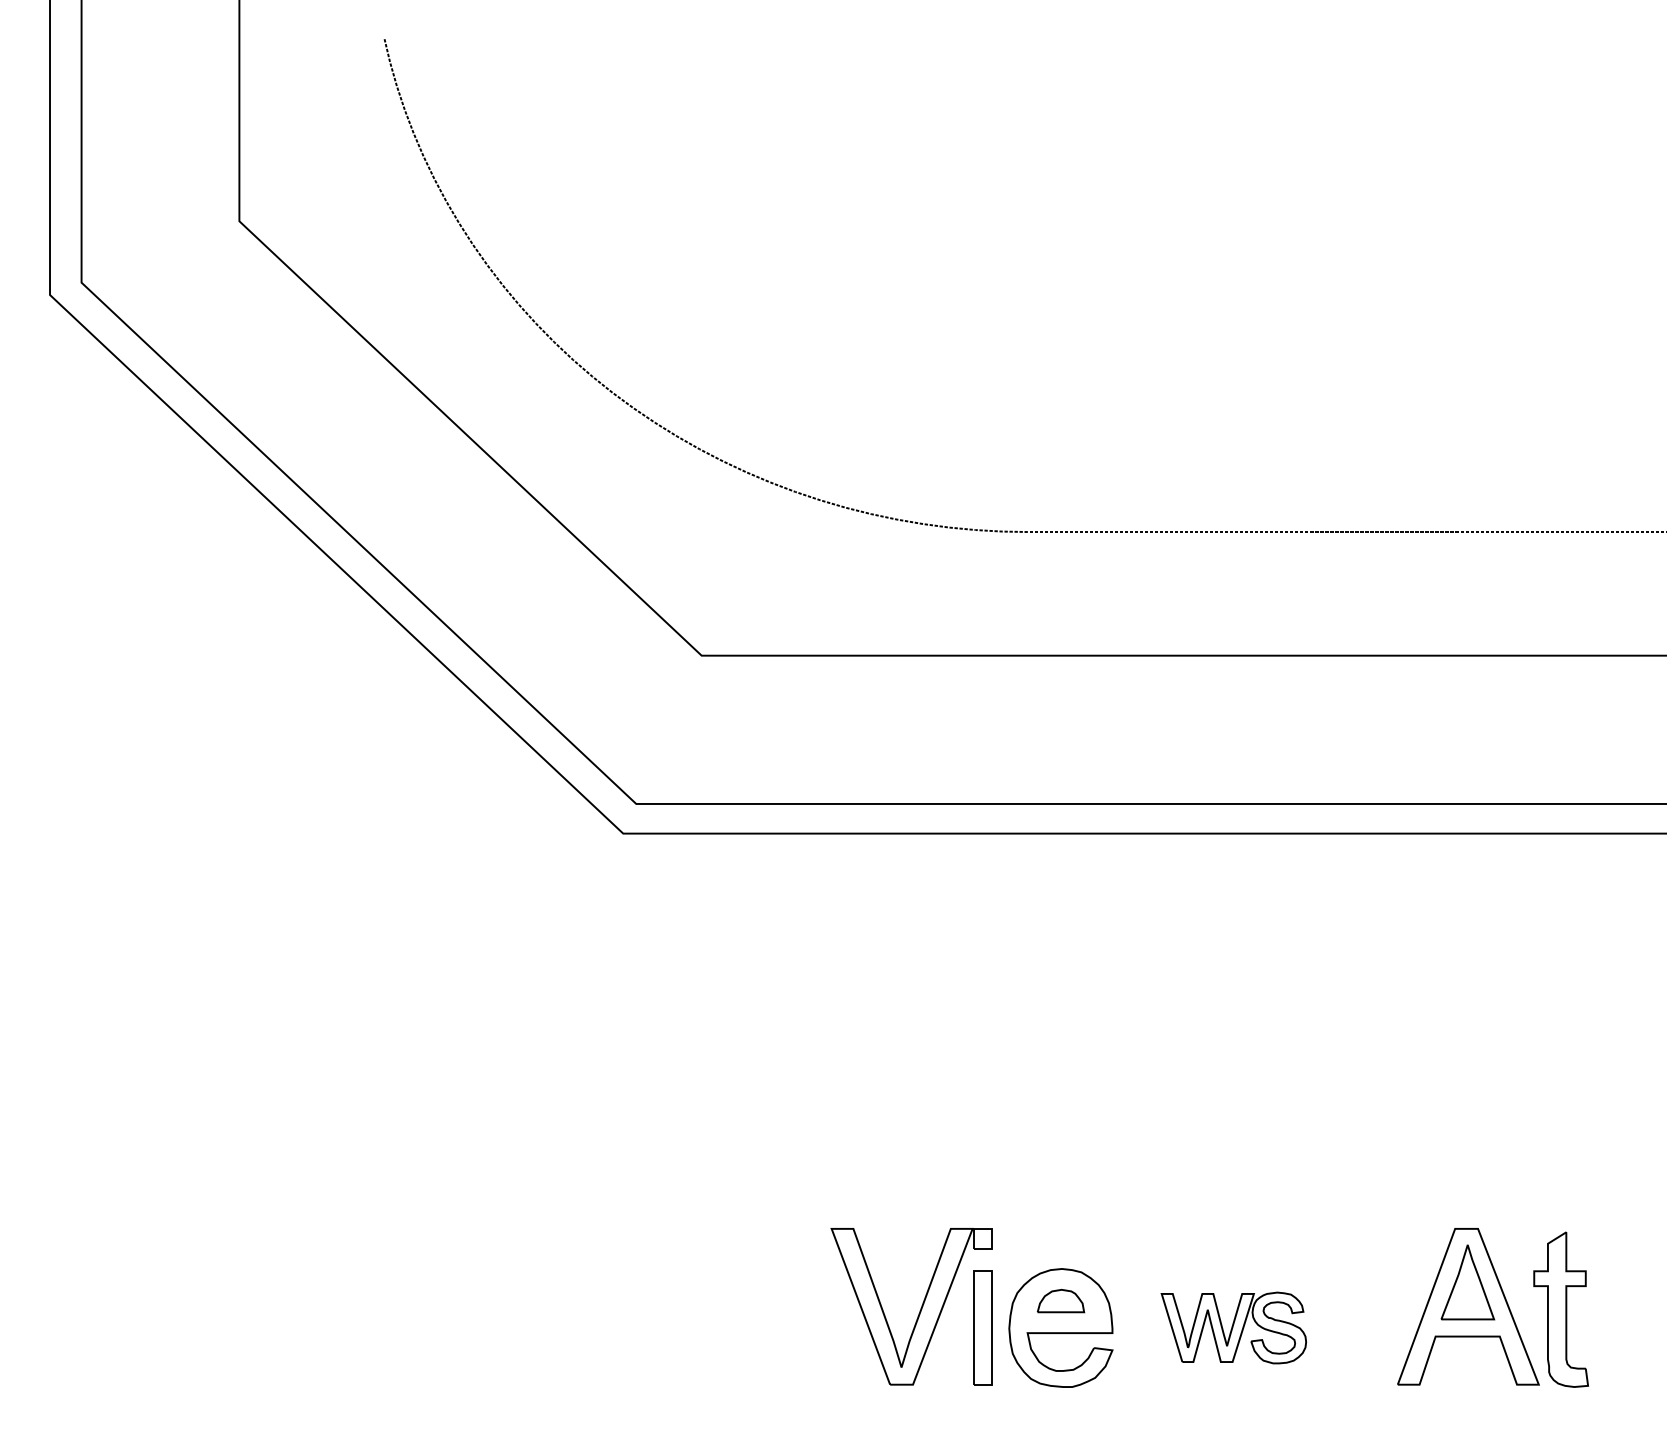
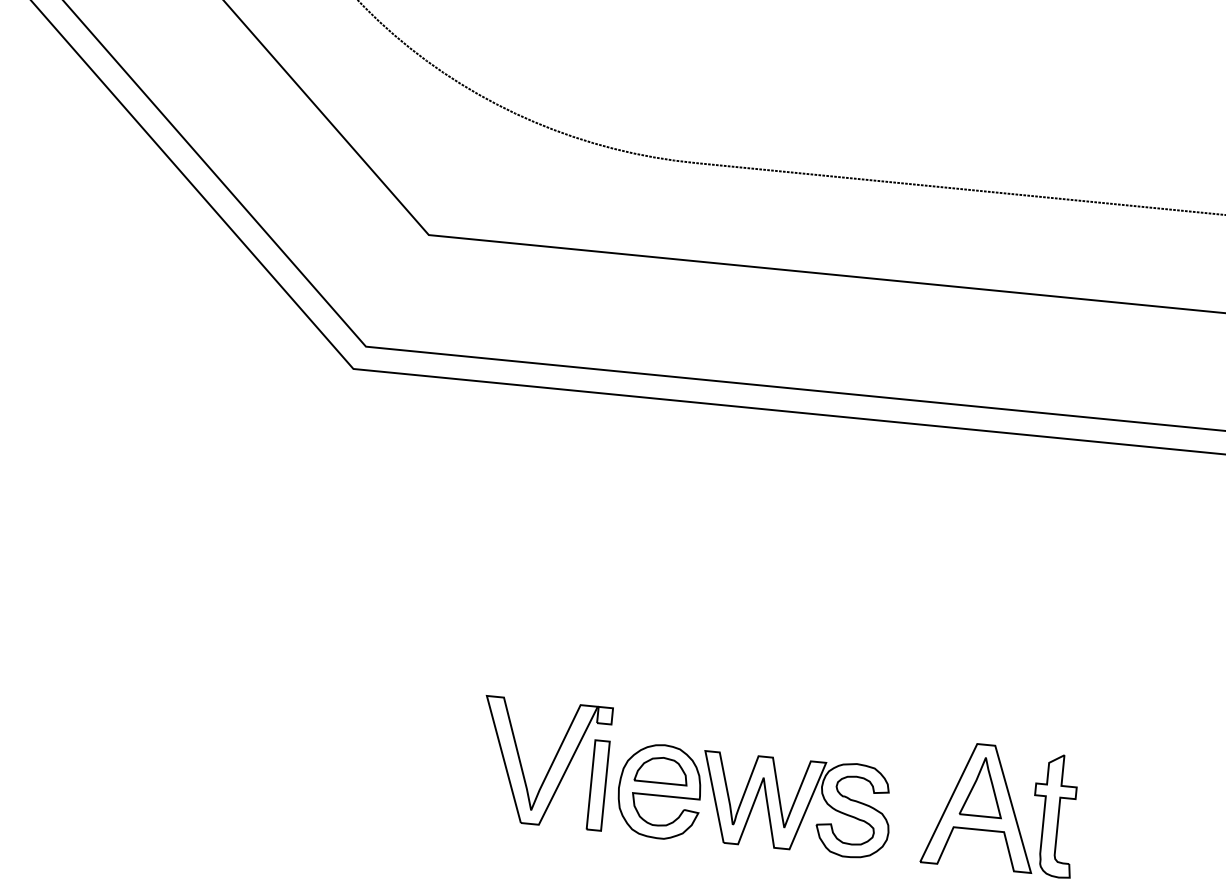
part: (1060, 1300) -> (661, 769), size x1.43
part: (1233, 1327) -> (795, 804), size x1.67

